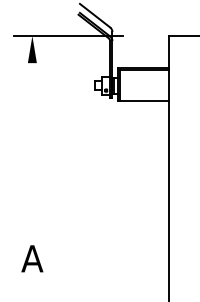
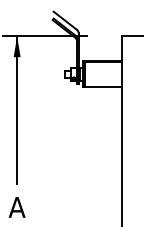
line: (32, 132) -> (17, 110), added

